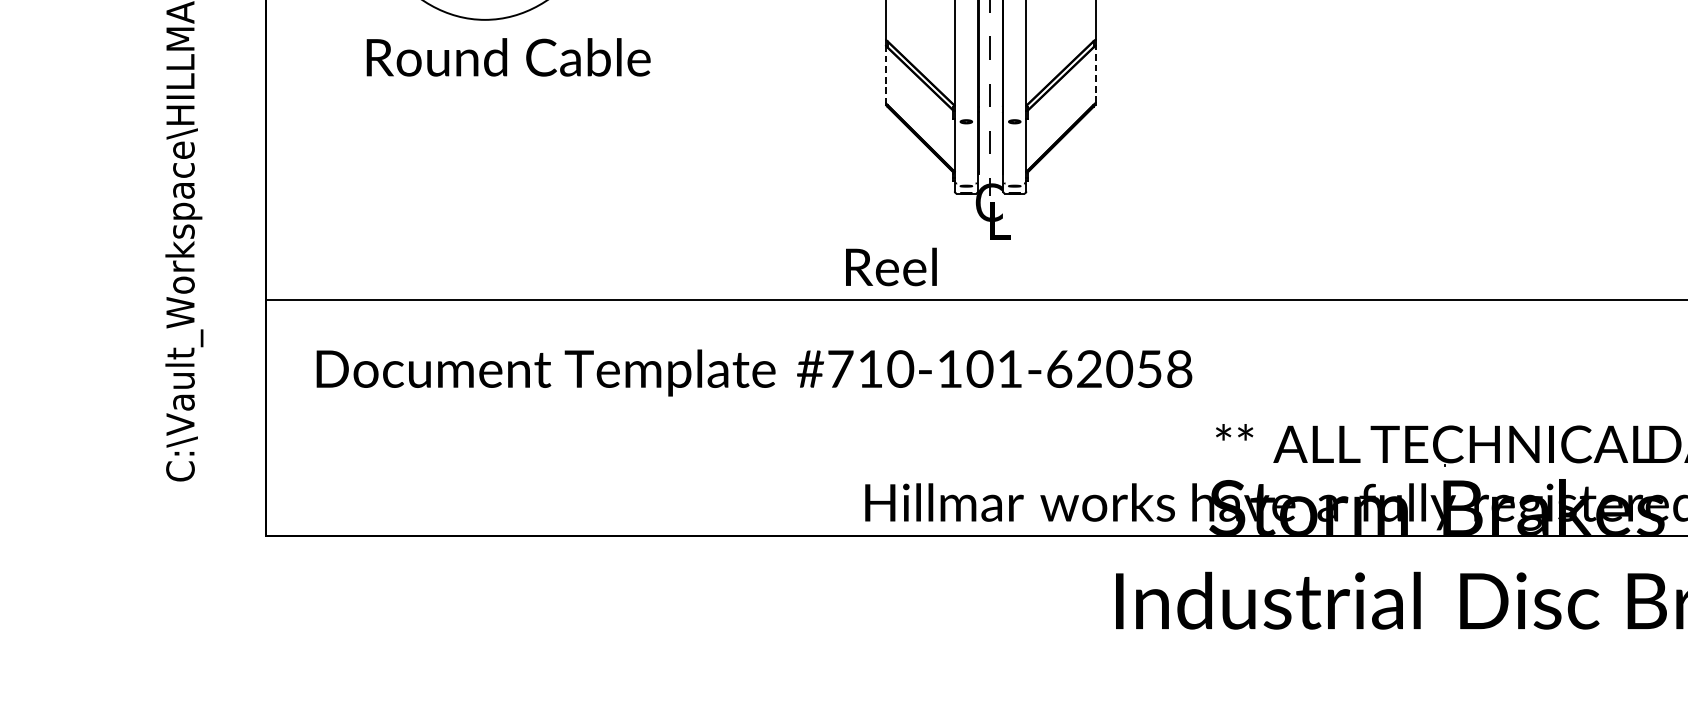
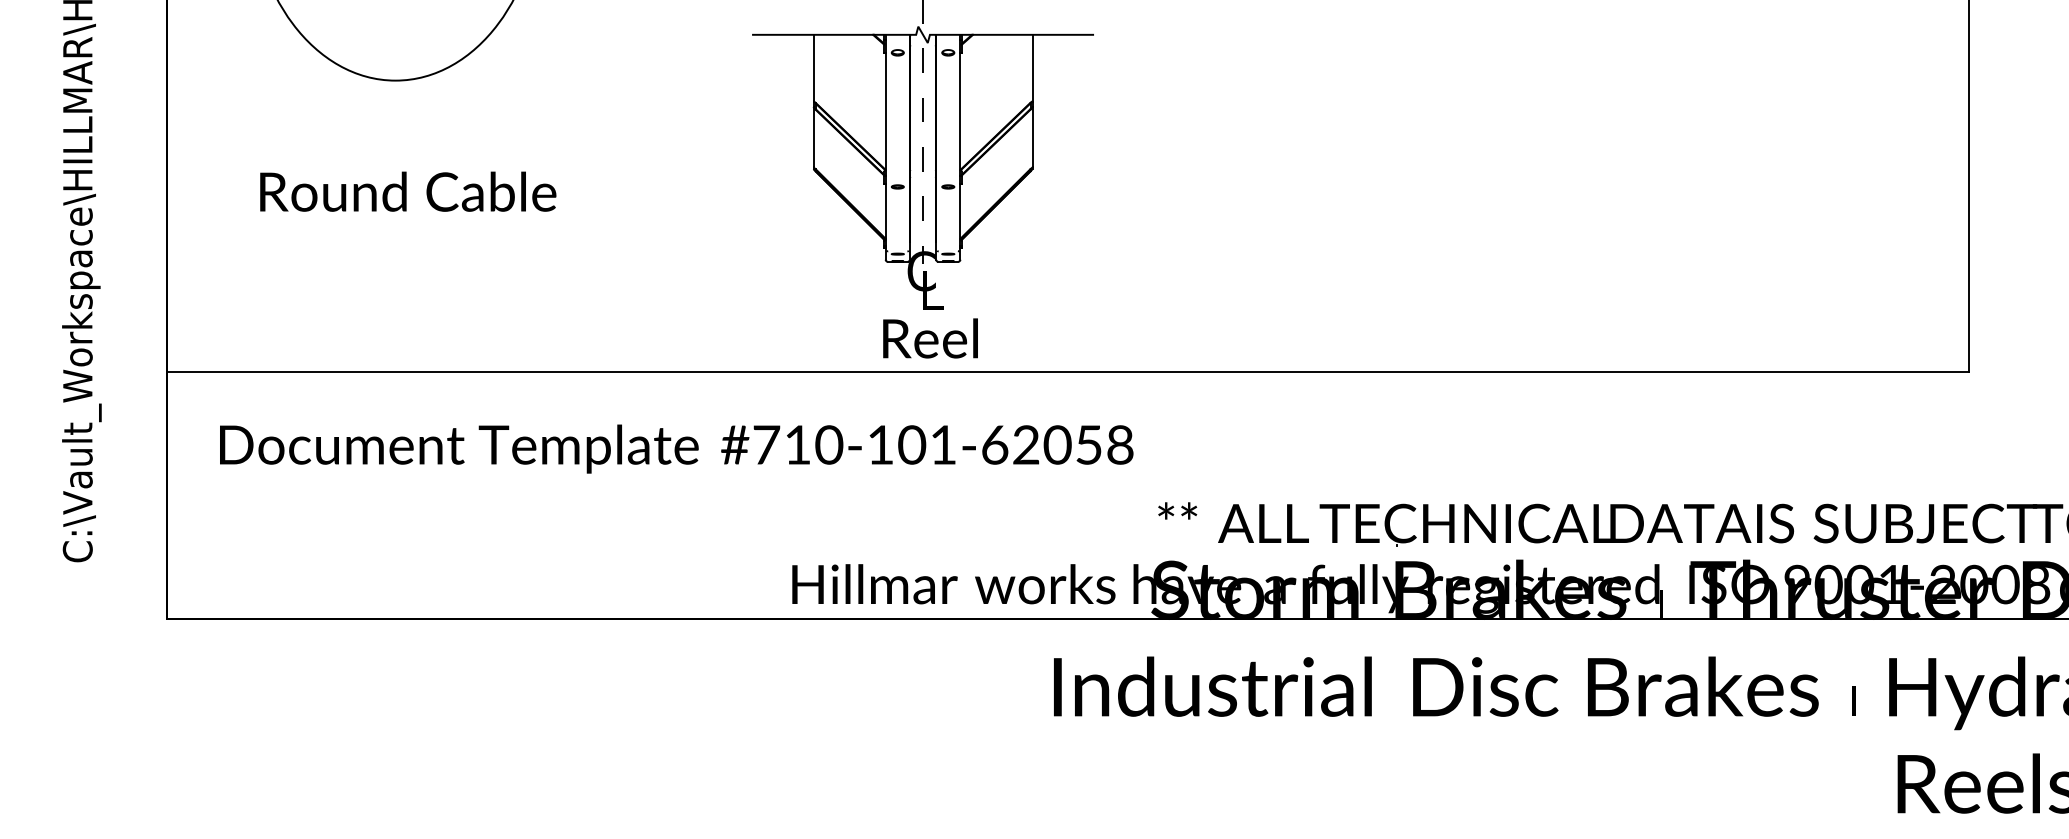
text: (508, 57) -> (408, 191), moved
line: (1095, 73) -> (1032, 136), dashed -> solid
line: (885, 74) -> (813, 137), dashed -> solid
text: (891, 267) -> (930, 338), moved

